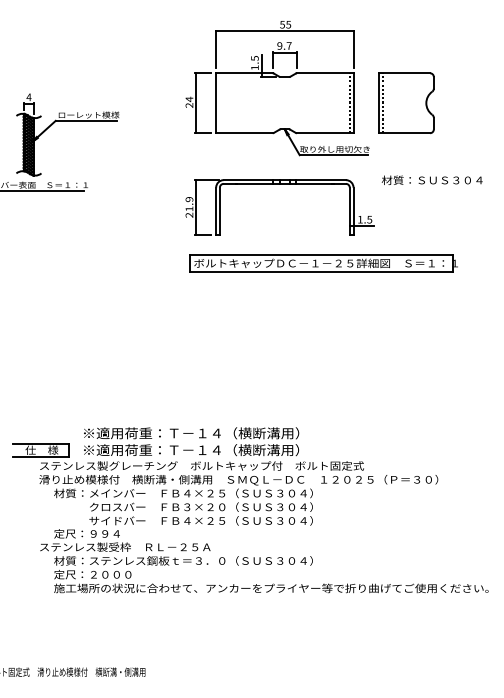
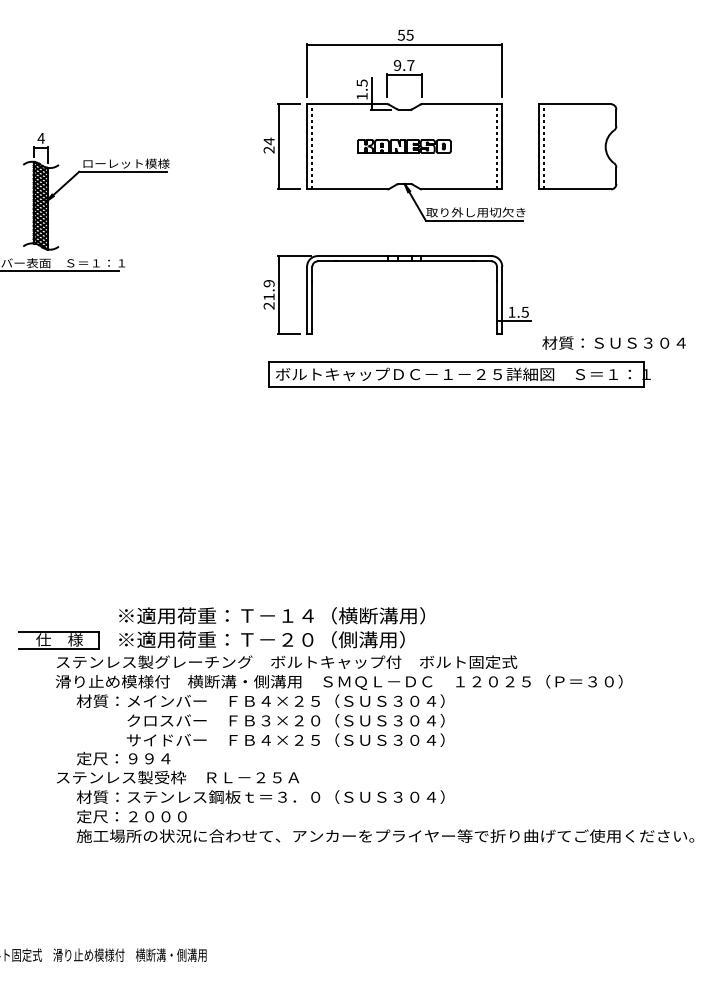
part: (284, 102) -> (404, 145), added
line: (219, 103) -> (311, 147), added
text: (431, 179) -> (613, 341), moved
text: (249, 450) -> (354, 640), ※適用荷重：Ｔ－１４（横断溝用） -> ※適用荷重：Ｔ－２０（側溝用）

